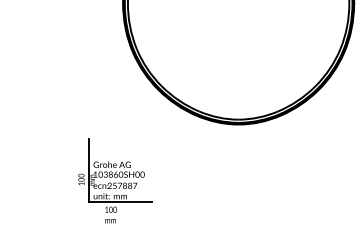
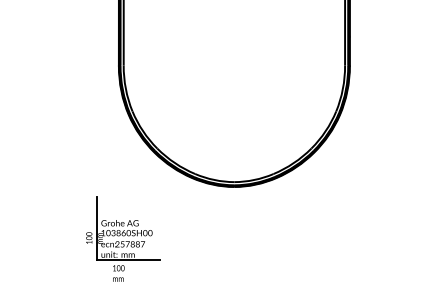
part: (115, 180) -> (123, 238), moved

